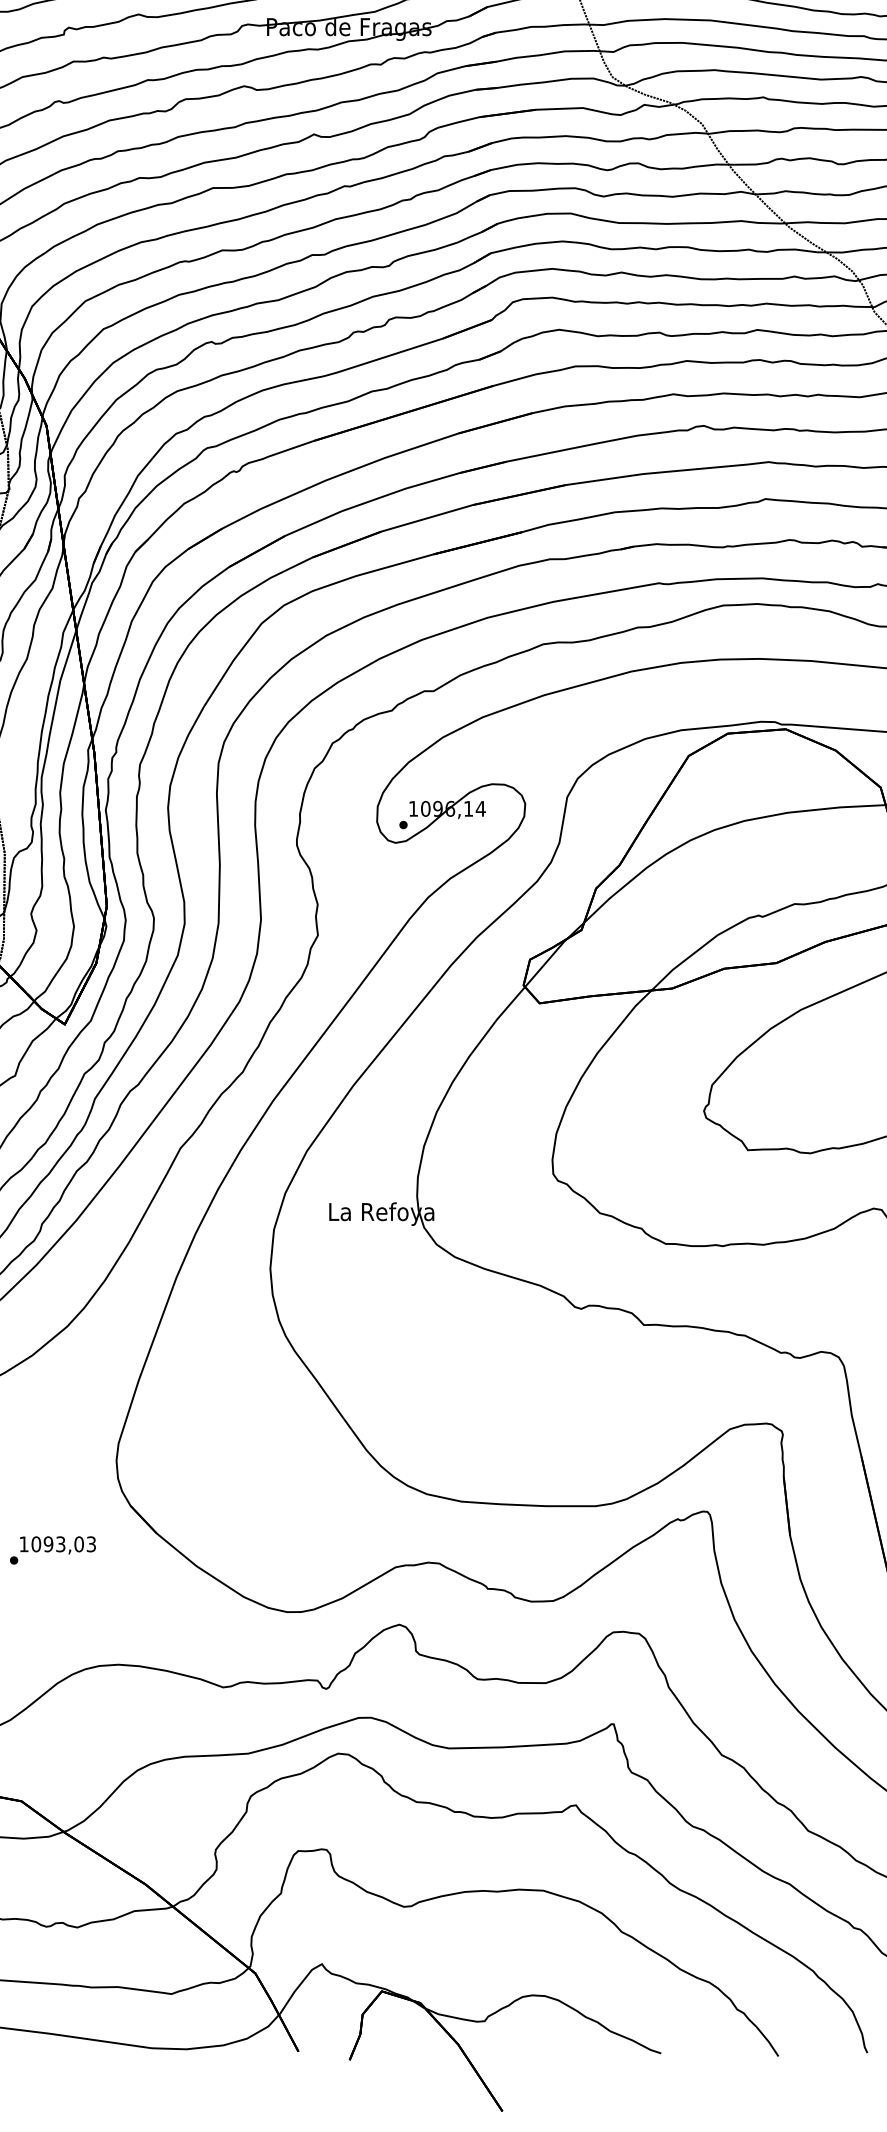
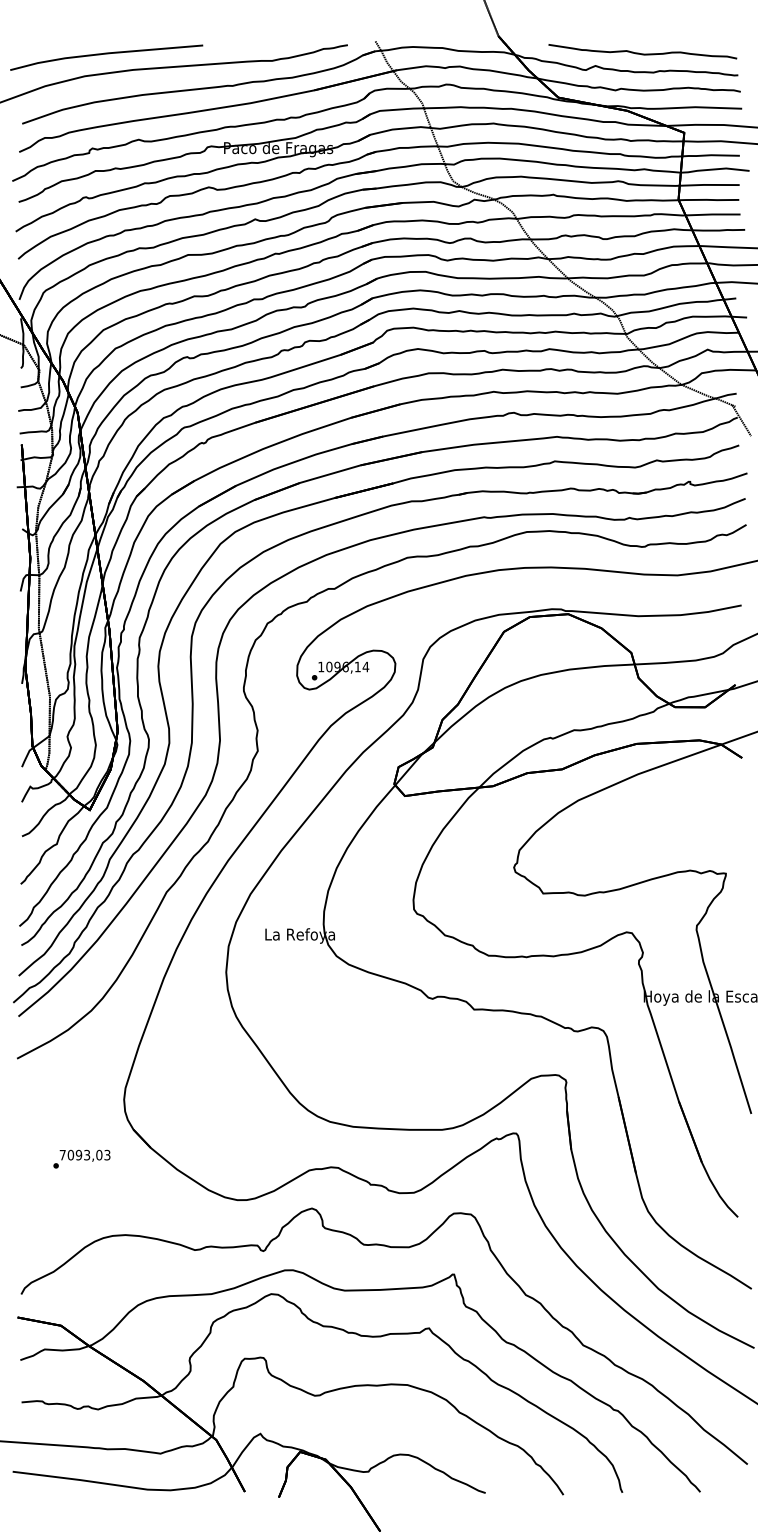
text: (23, 1544) -> (62, 1155), 1093,03 -> 7093,03

